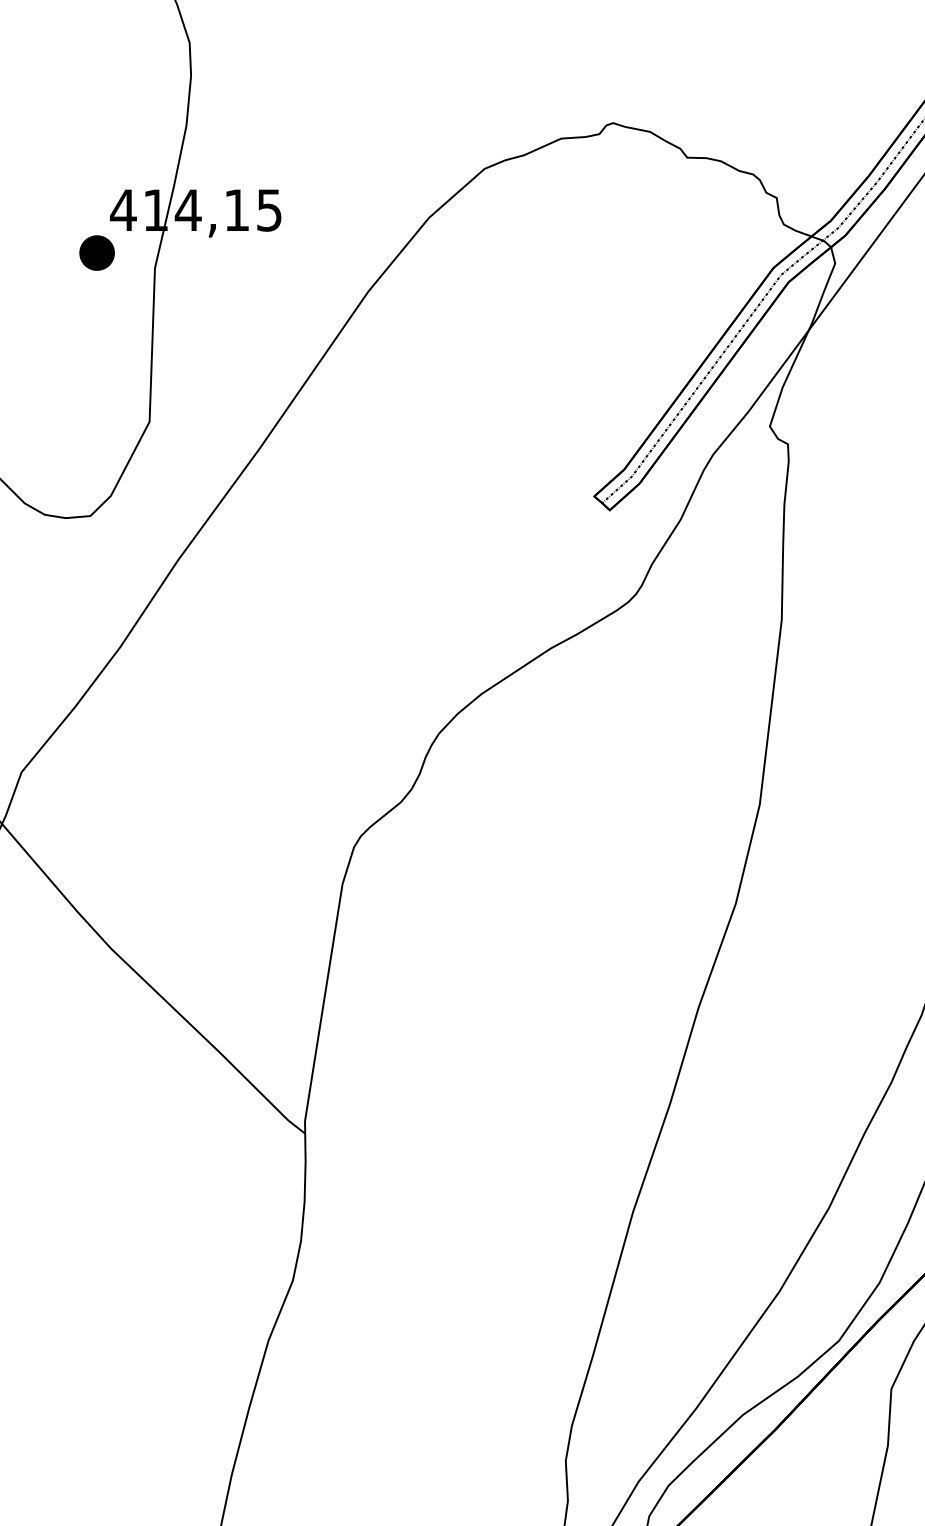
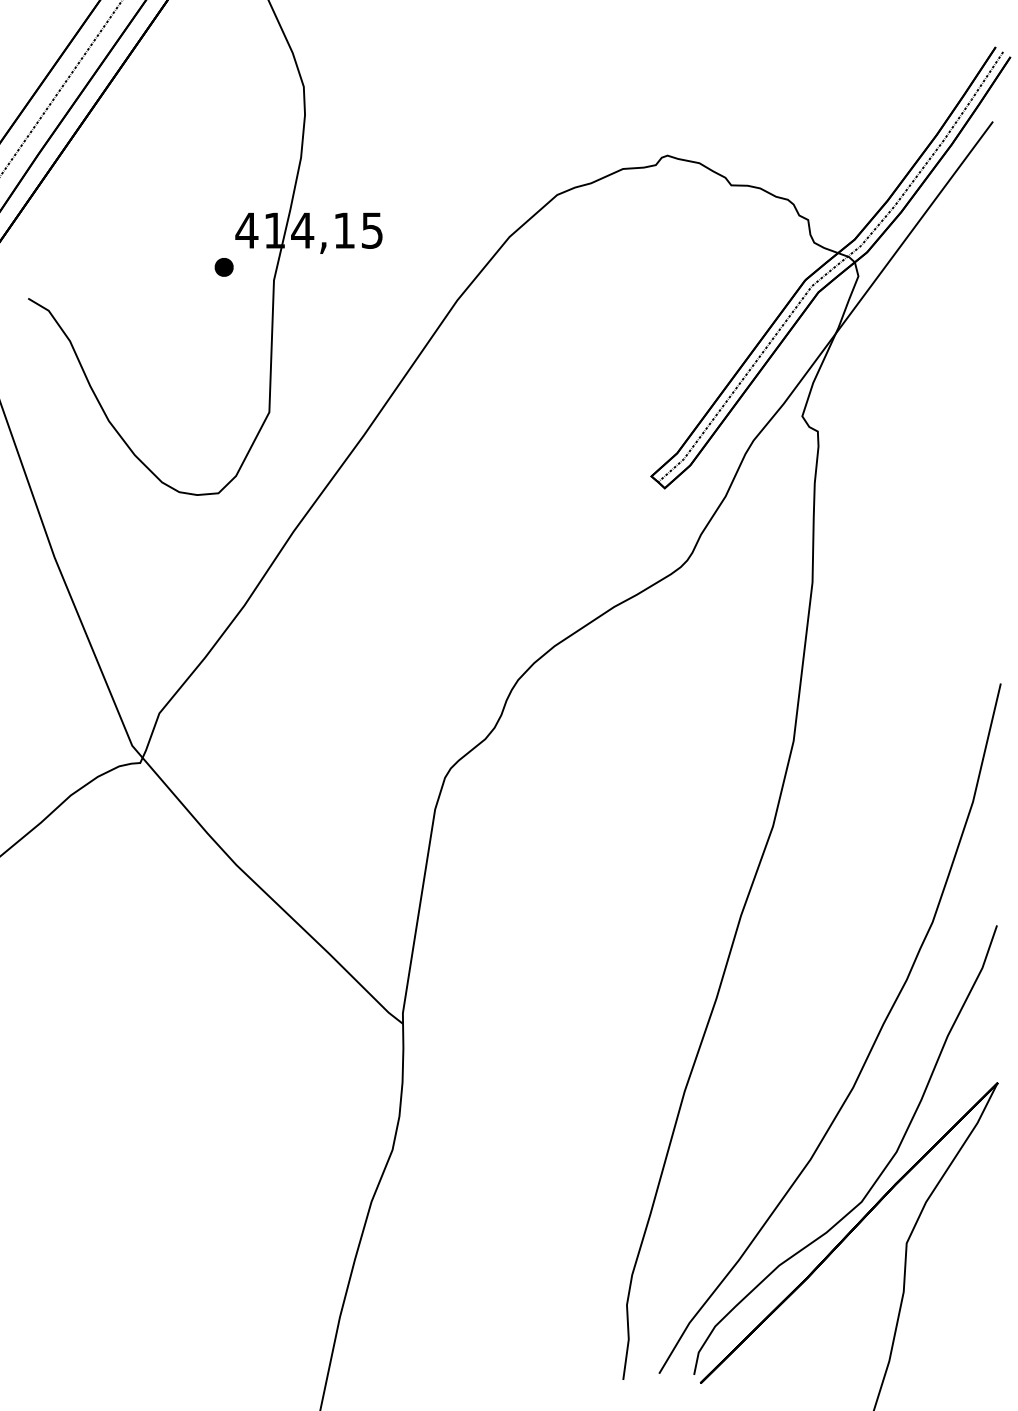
part: (96, 253) -> (223, 267), size x0.62

